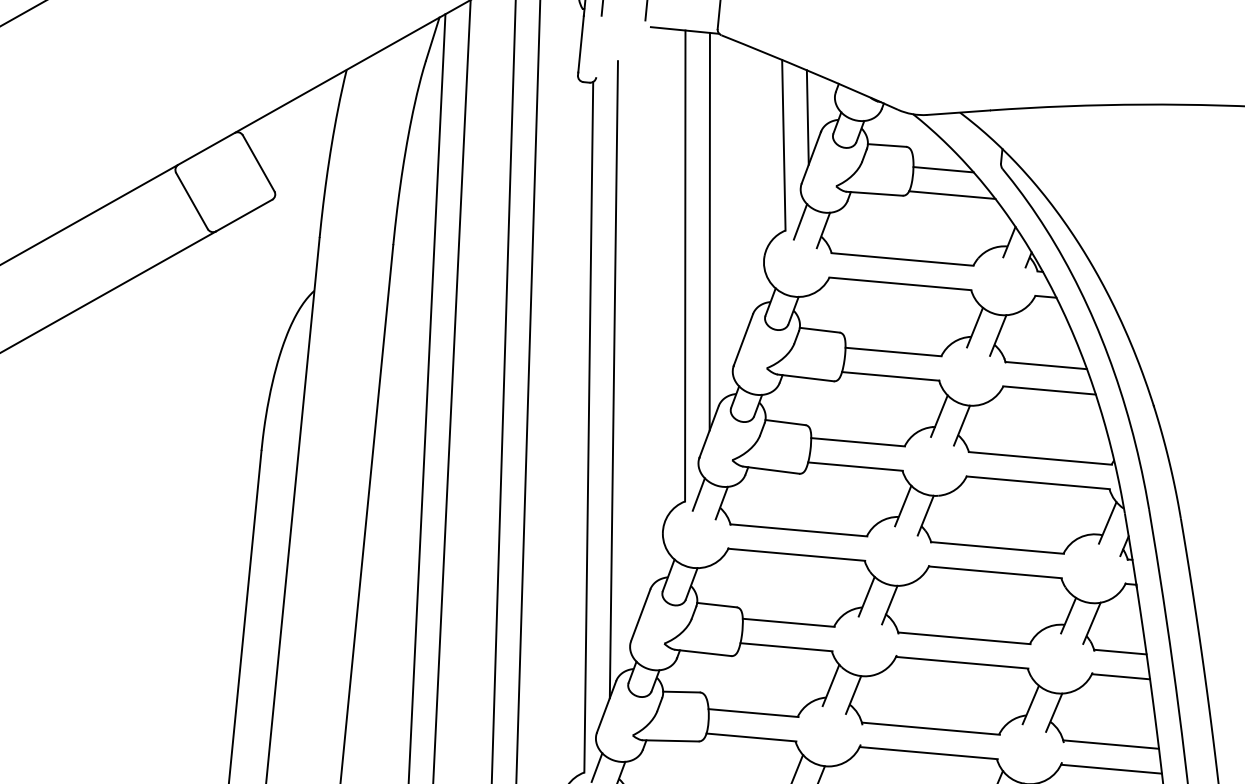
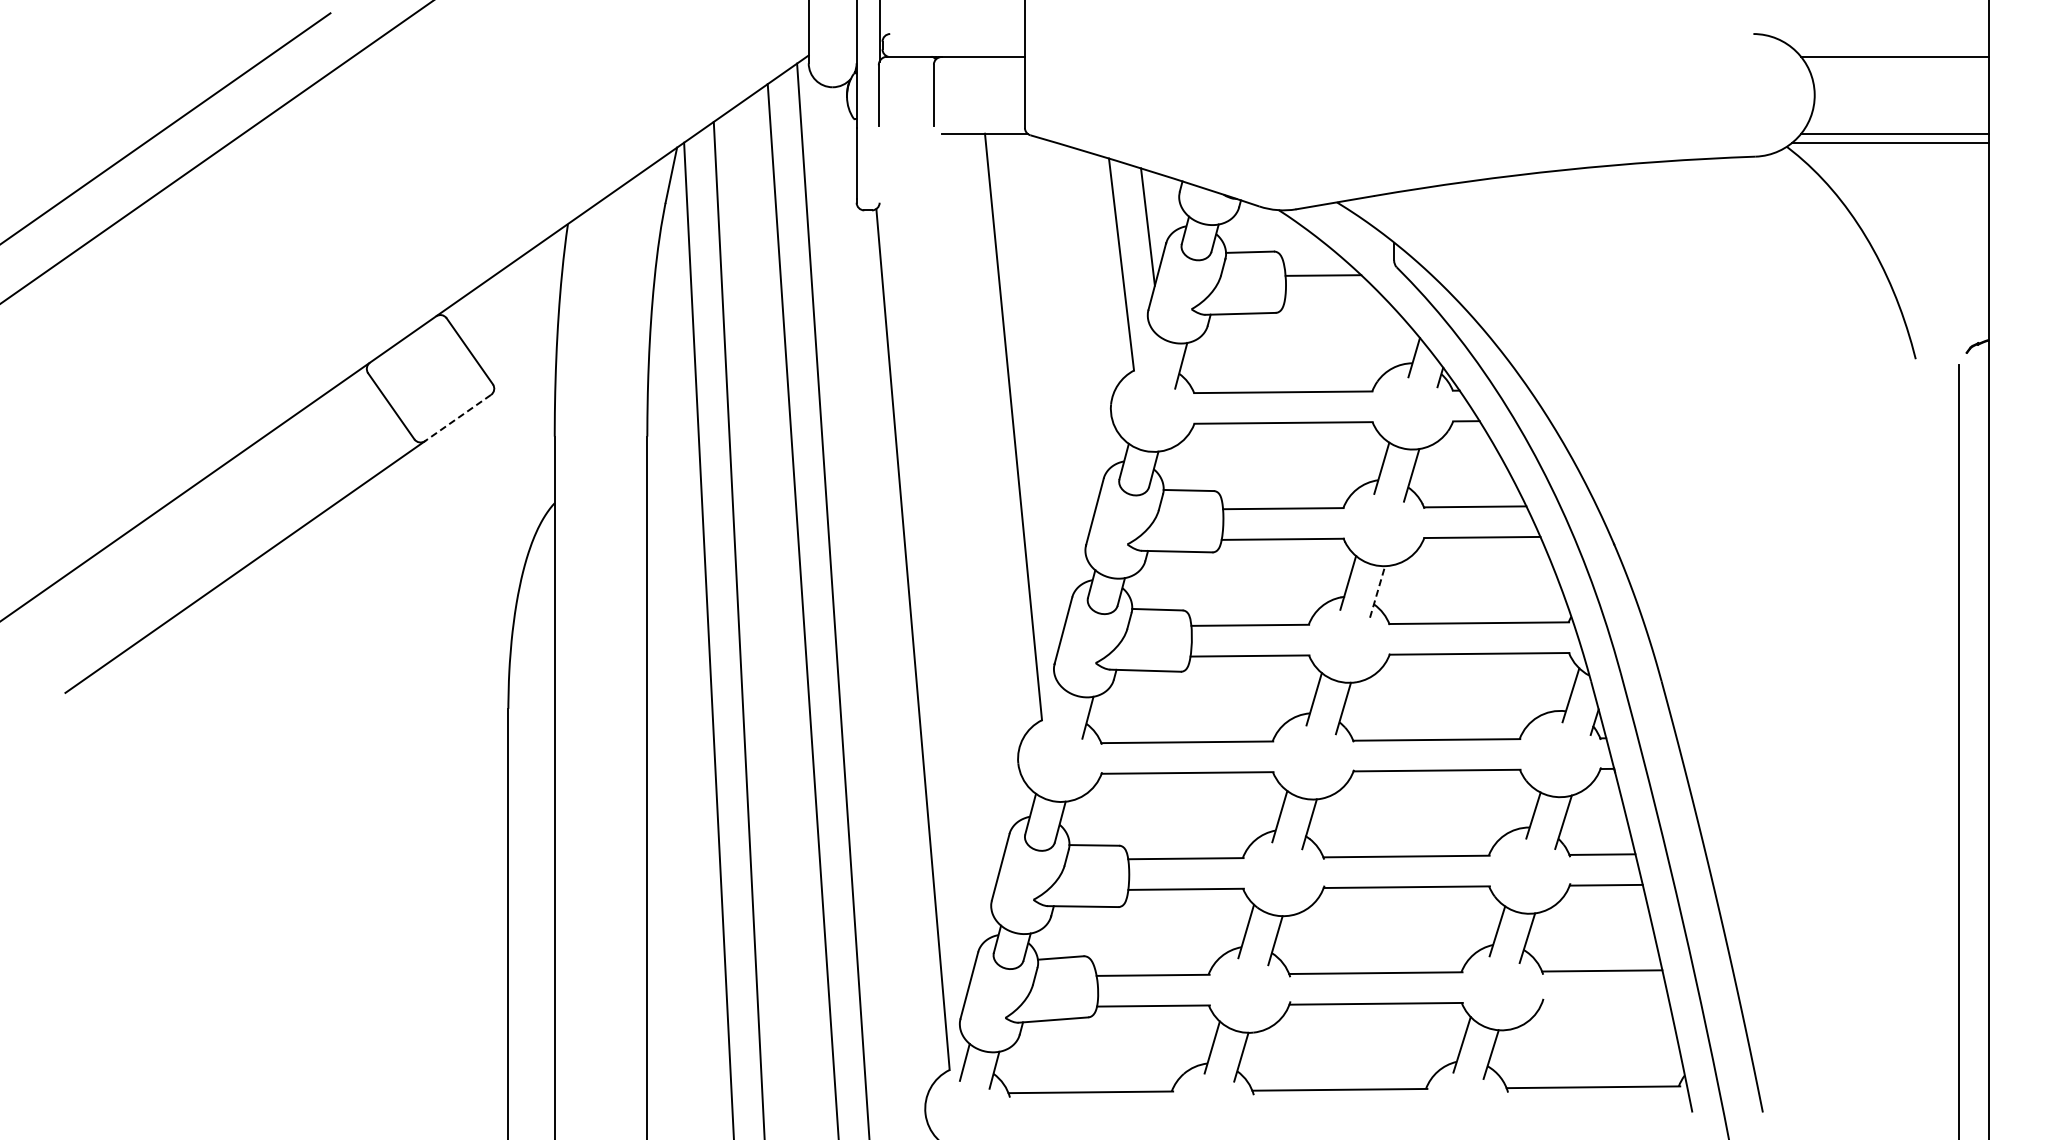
line: (952, 194) -> (1337, 305), removed
line: (243, 215) -> (457, 418), solid -> dashed
line: (800, 221) -> (1151, 357), removed
line: (709, 231) -> (1039, 380), removed
line: (613, 379) -> (938, 577), removed
line: (961, 425) -> (1377, 591), solid -> dashed
line: (698, 494) -> (1057, 709), removed
line: (1111, 769) -> (1605, 1001), removed

